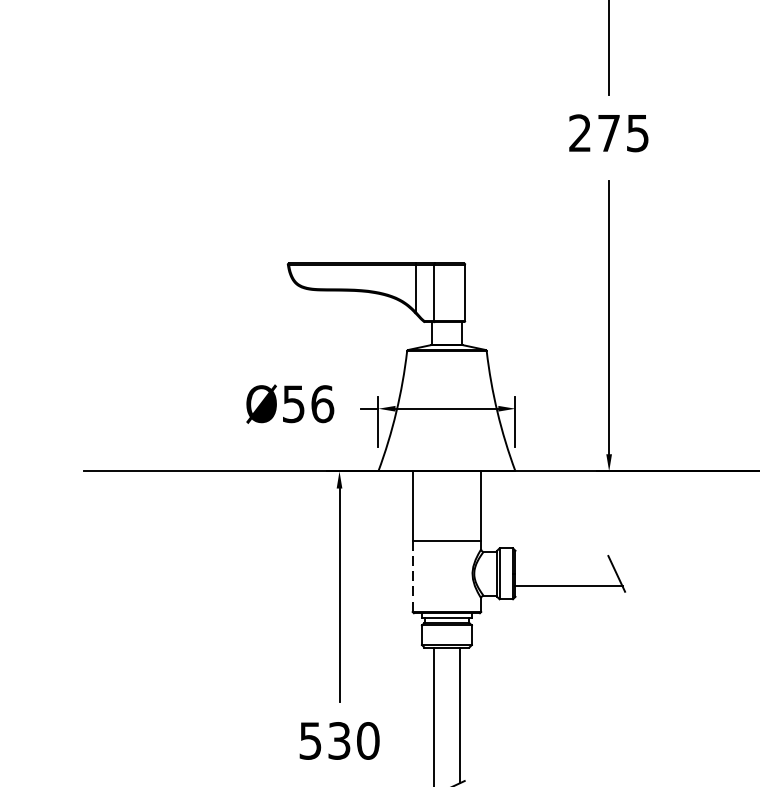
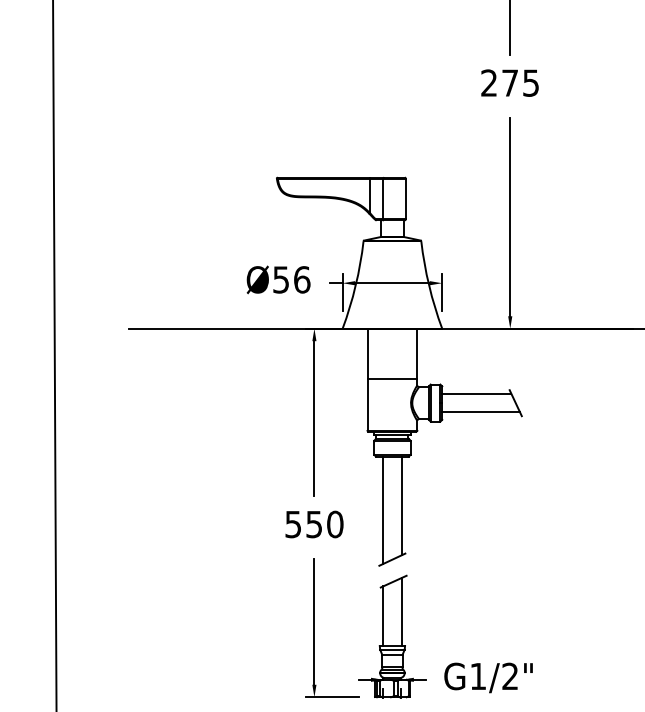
line: (562, 560) -> (476, 393), added
line: (412, 577) -> (367, 405), dashed -> solid
text: (339, 739) -> (314, 523), 530 -> 550

